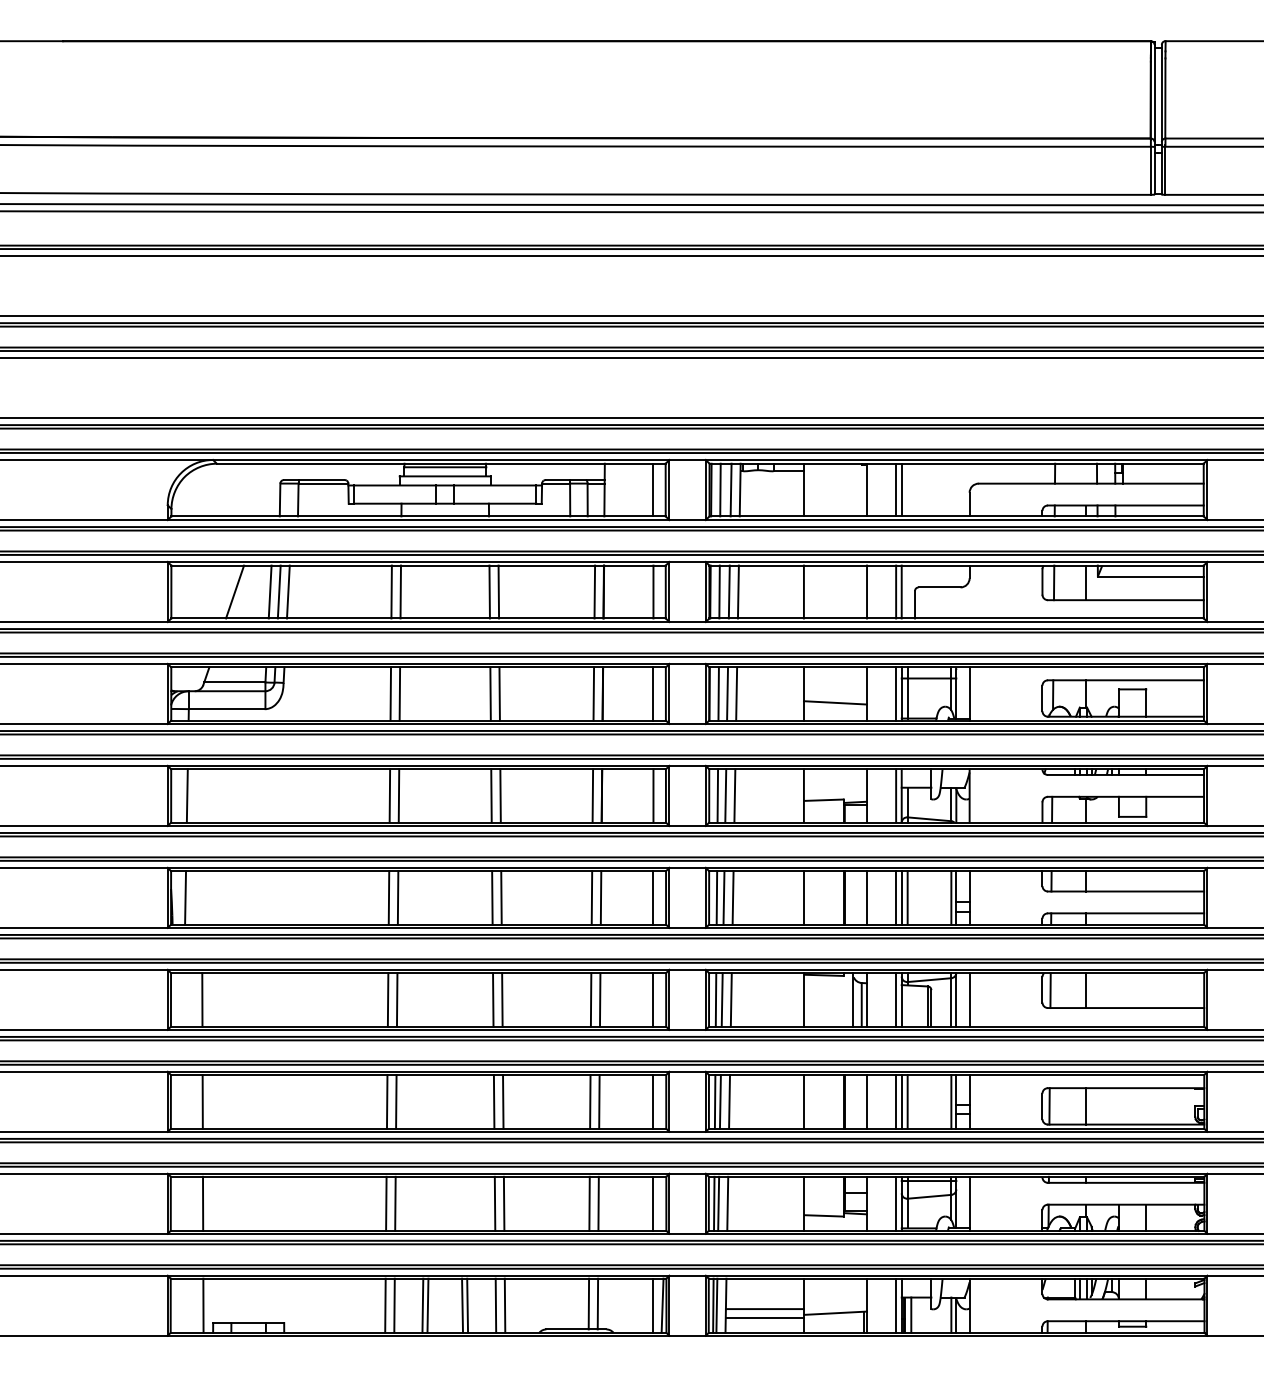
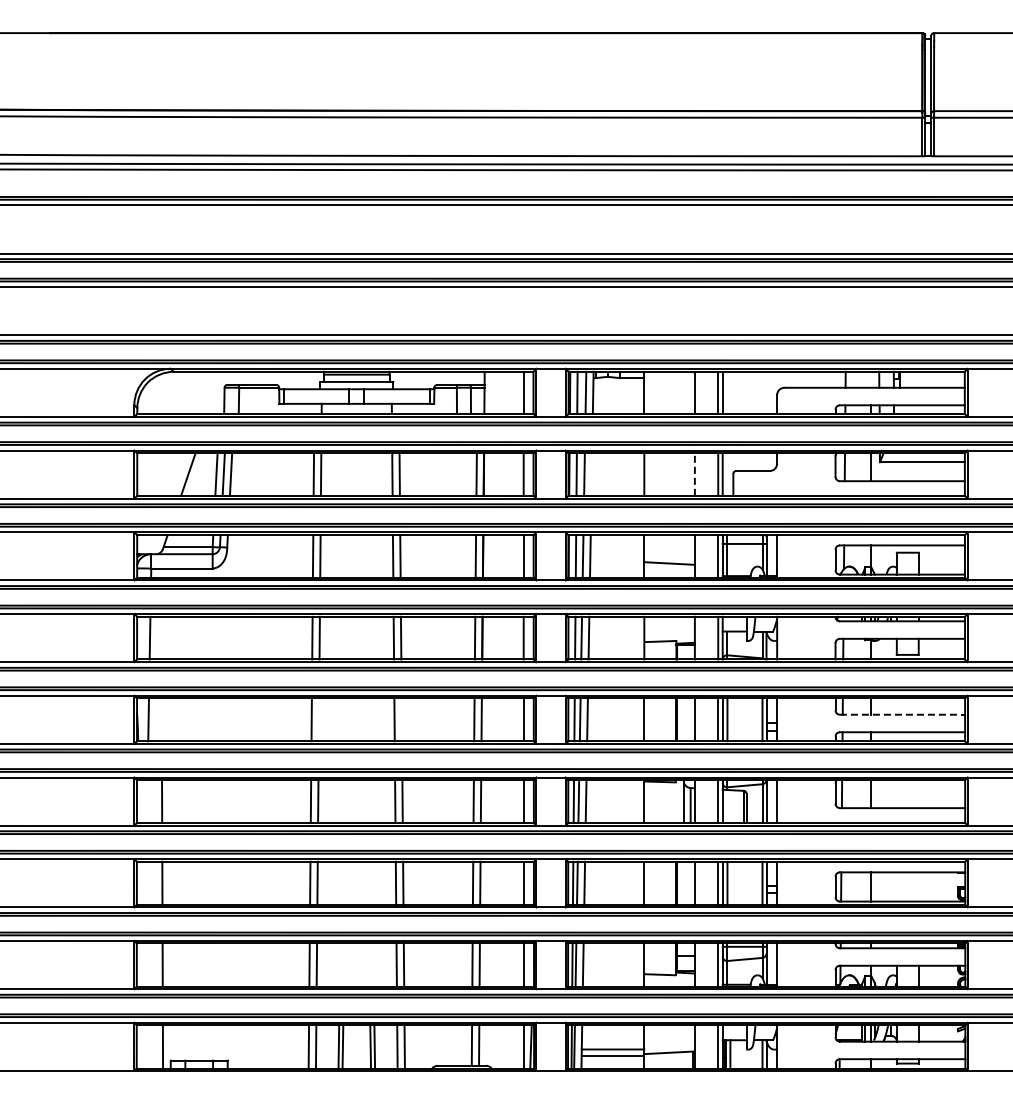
line: (738, 591) -> (591, 474), removed
line: (866, 591) -> (694, 474), solid -> dashed
line: (1126, 891) -> (902, 714), solid -> dashed
line: (397, 897) -> (318, 719), removed
line: (501, 897) -> (401, 719), removed

